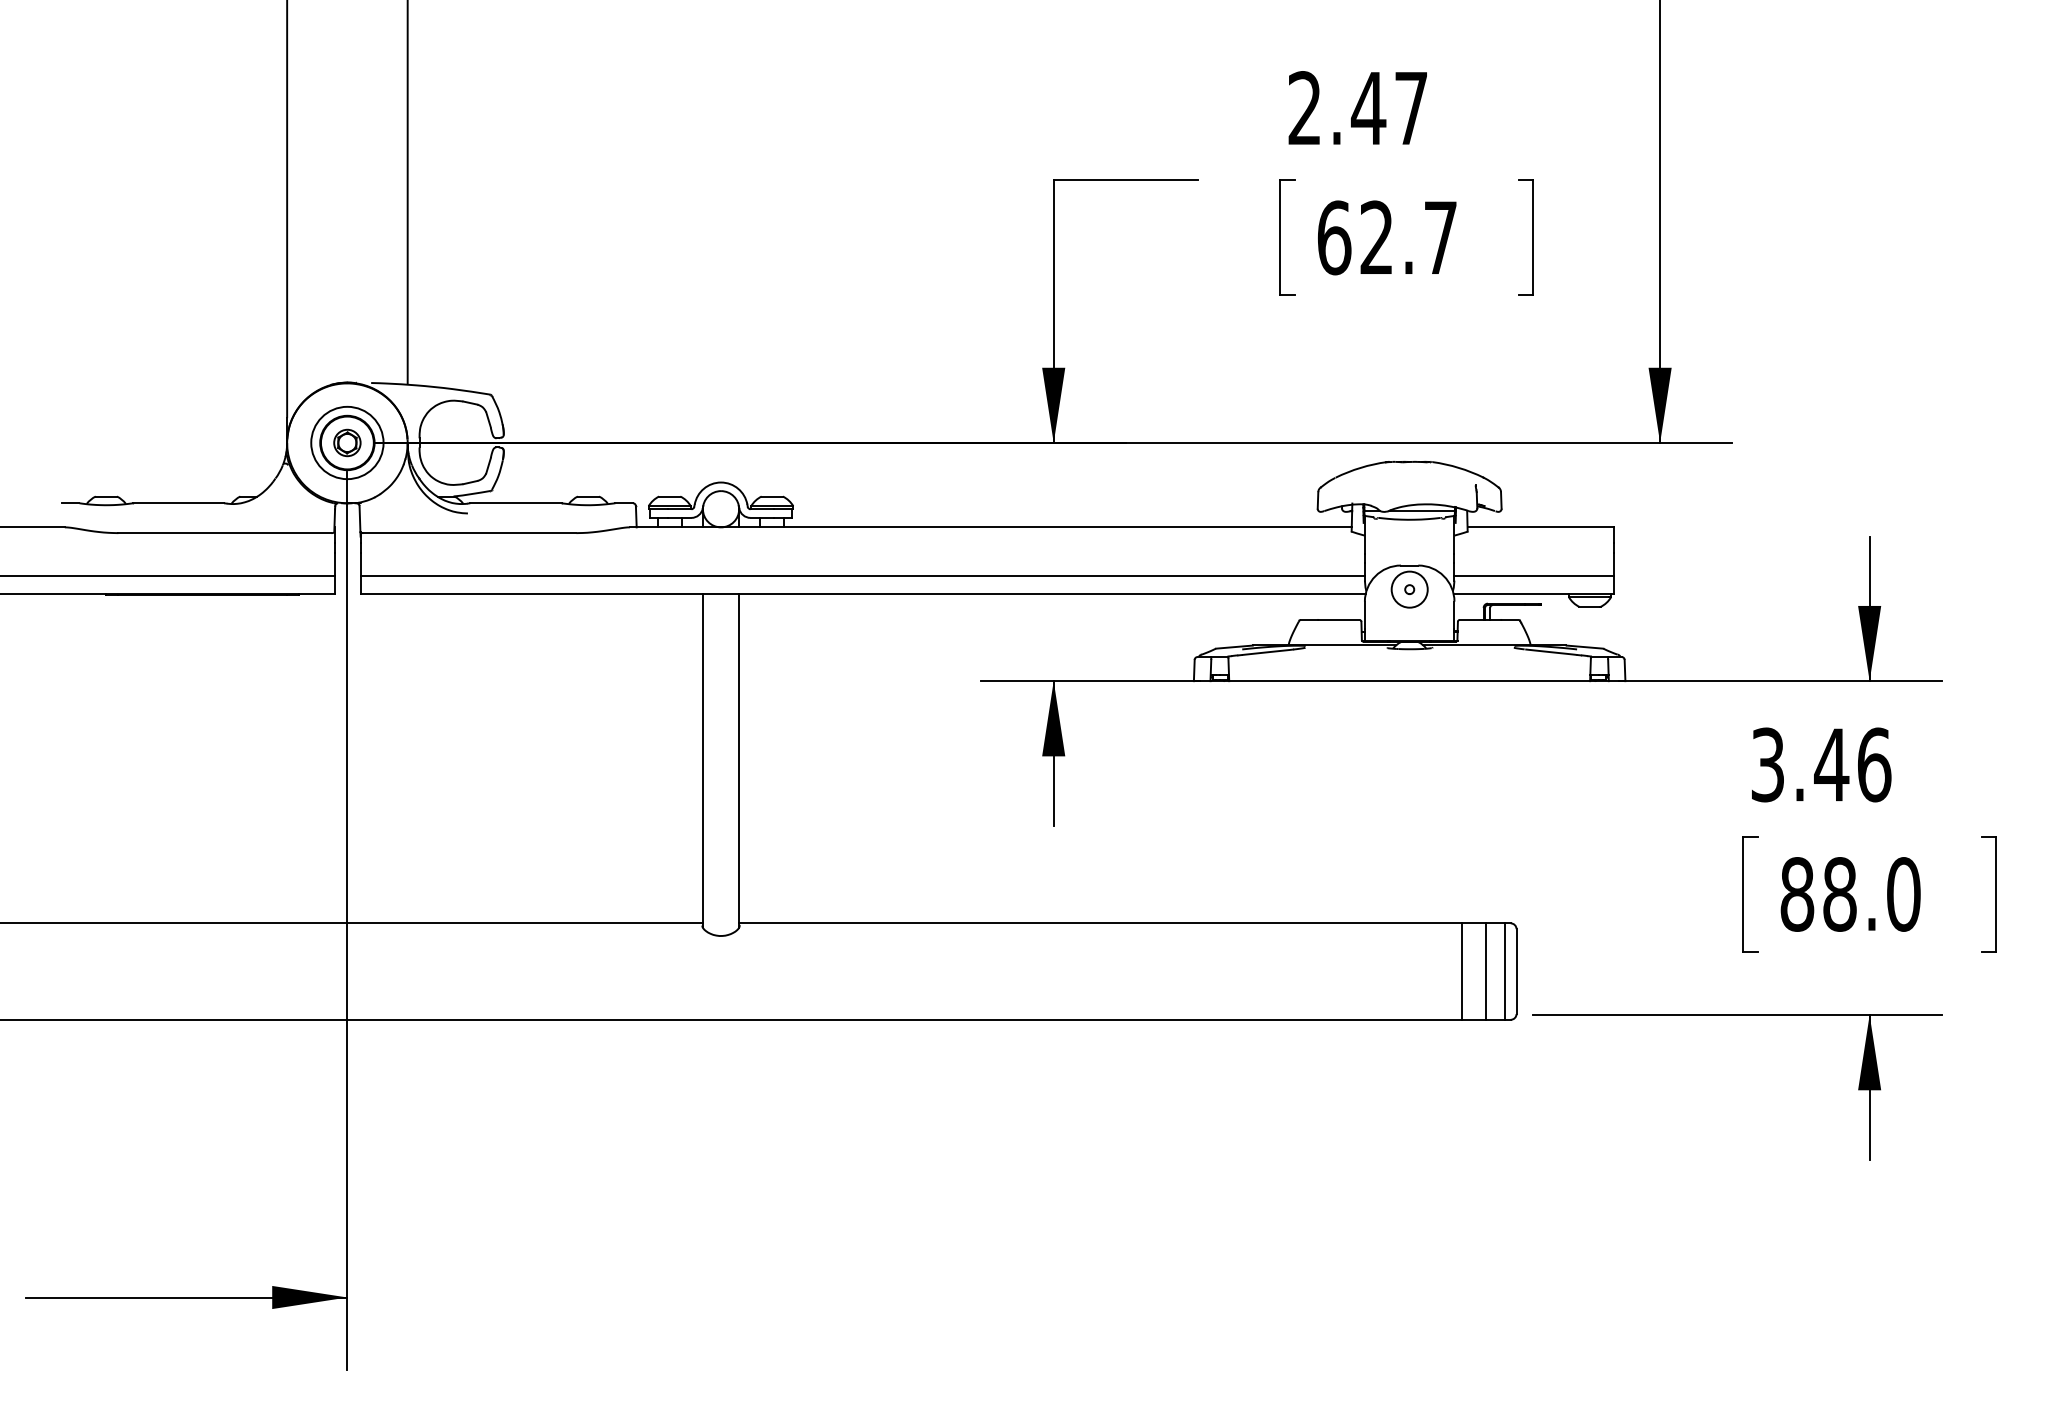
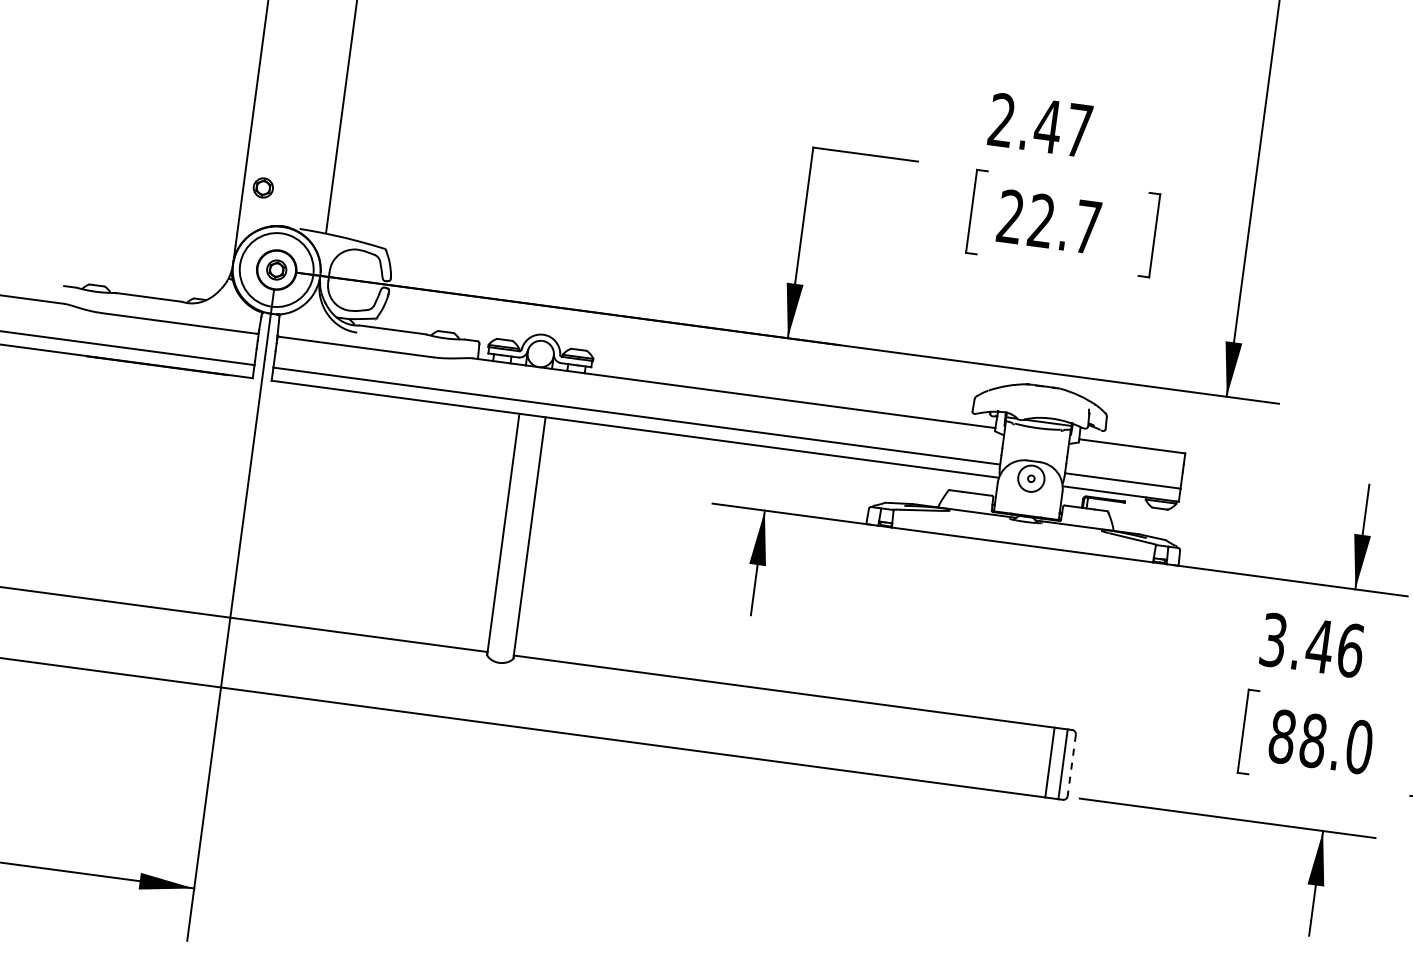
text: (1334, 237) -> (1010, 216), 62.7 -> 22.7
part: (314, 333) -> (263, 187), added
circle: (347, 442) -> (276, 269), size x1.4
line: (1462, 971) -> (1032, 760), removed
line: (1516, 972) -> (1071, 766), solid -> dashed

